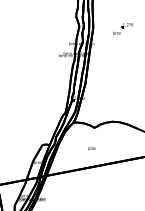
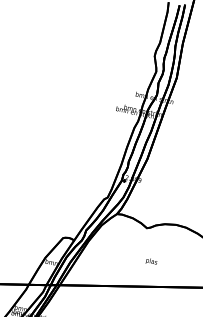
text: (91, 148) -> (151, 261), moved

